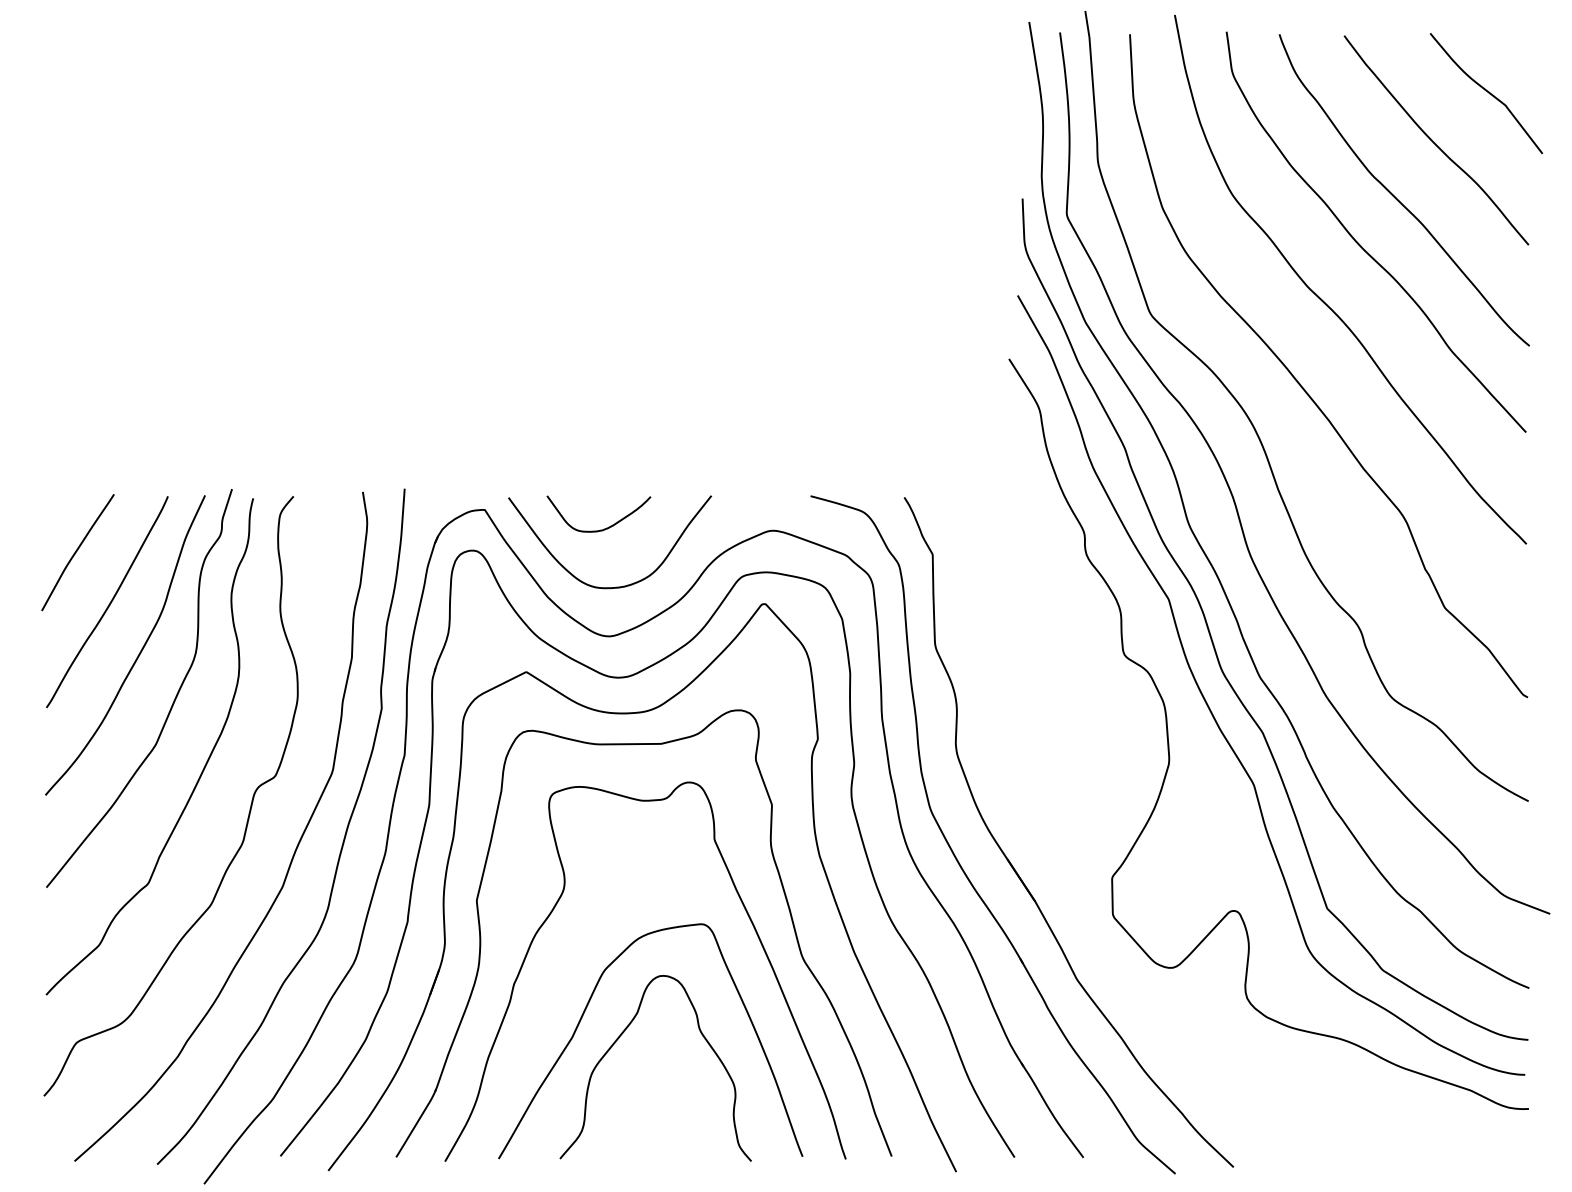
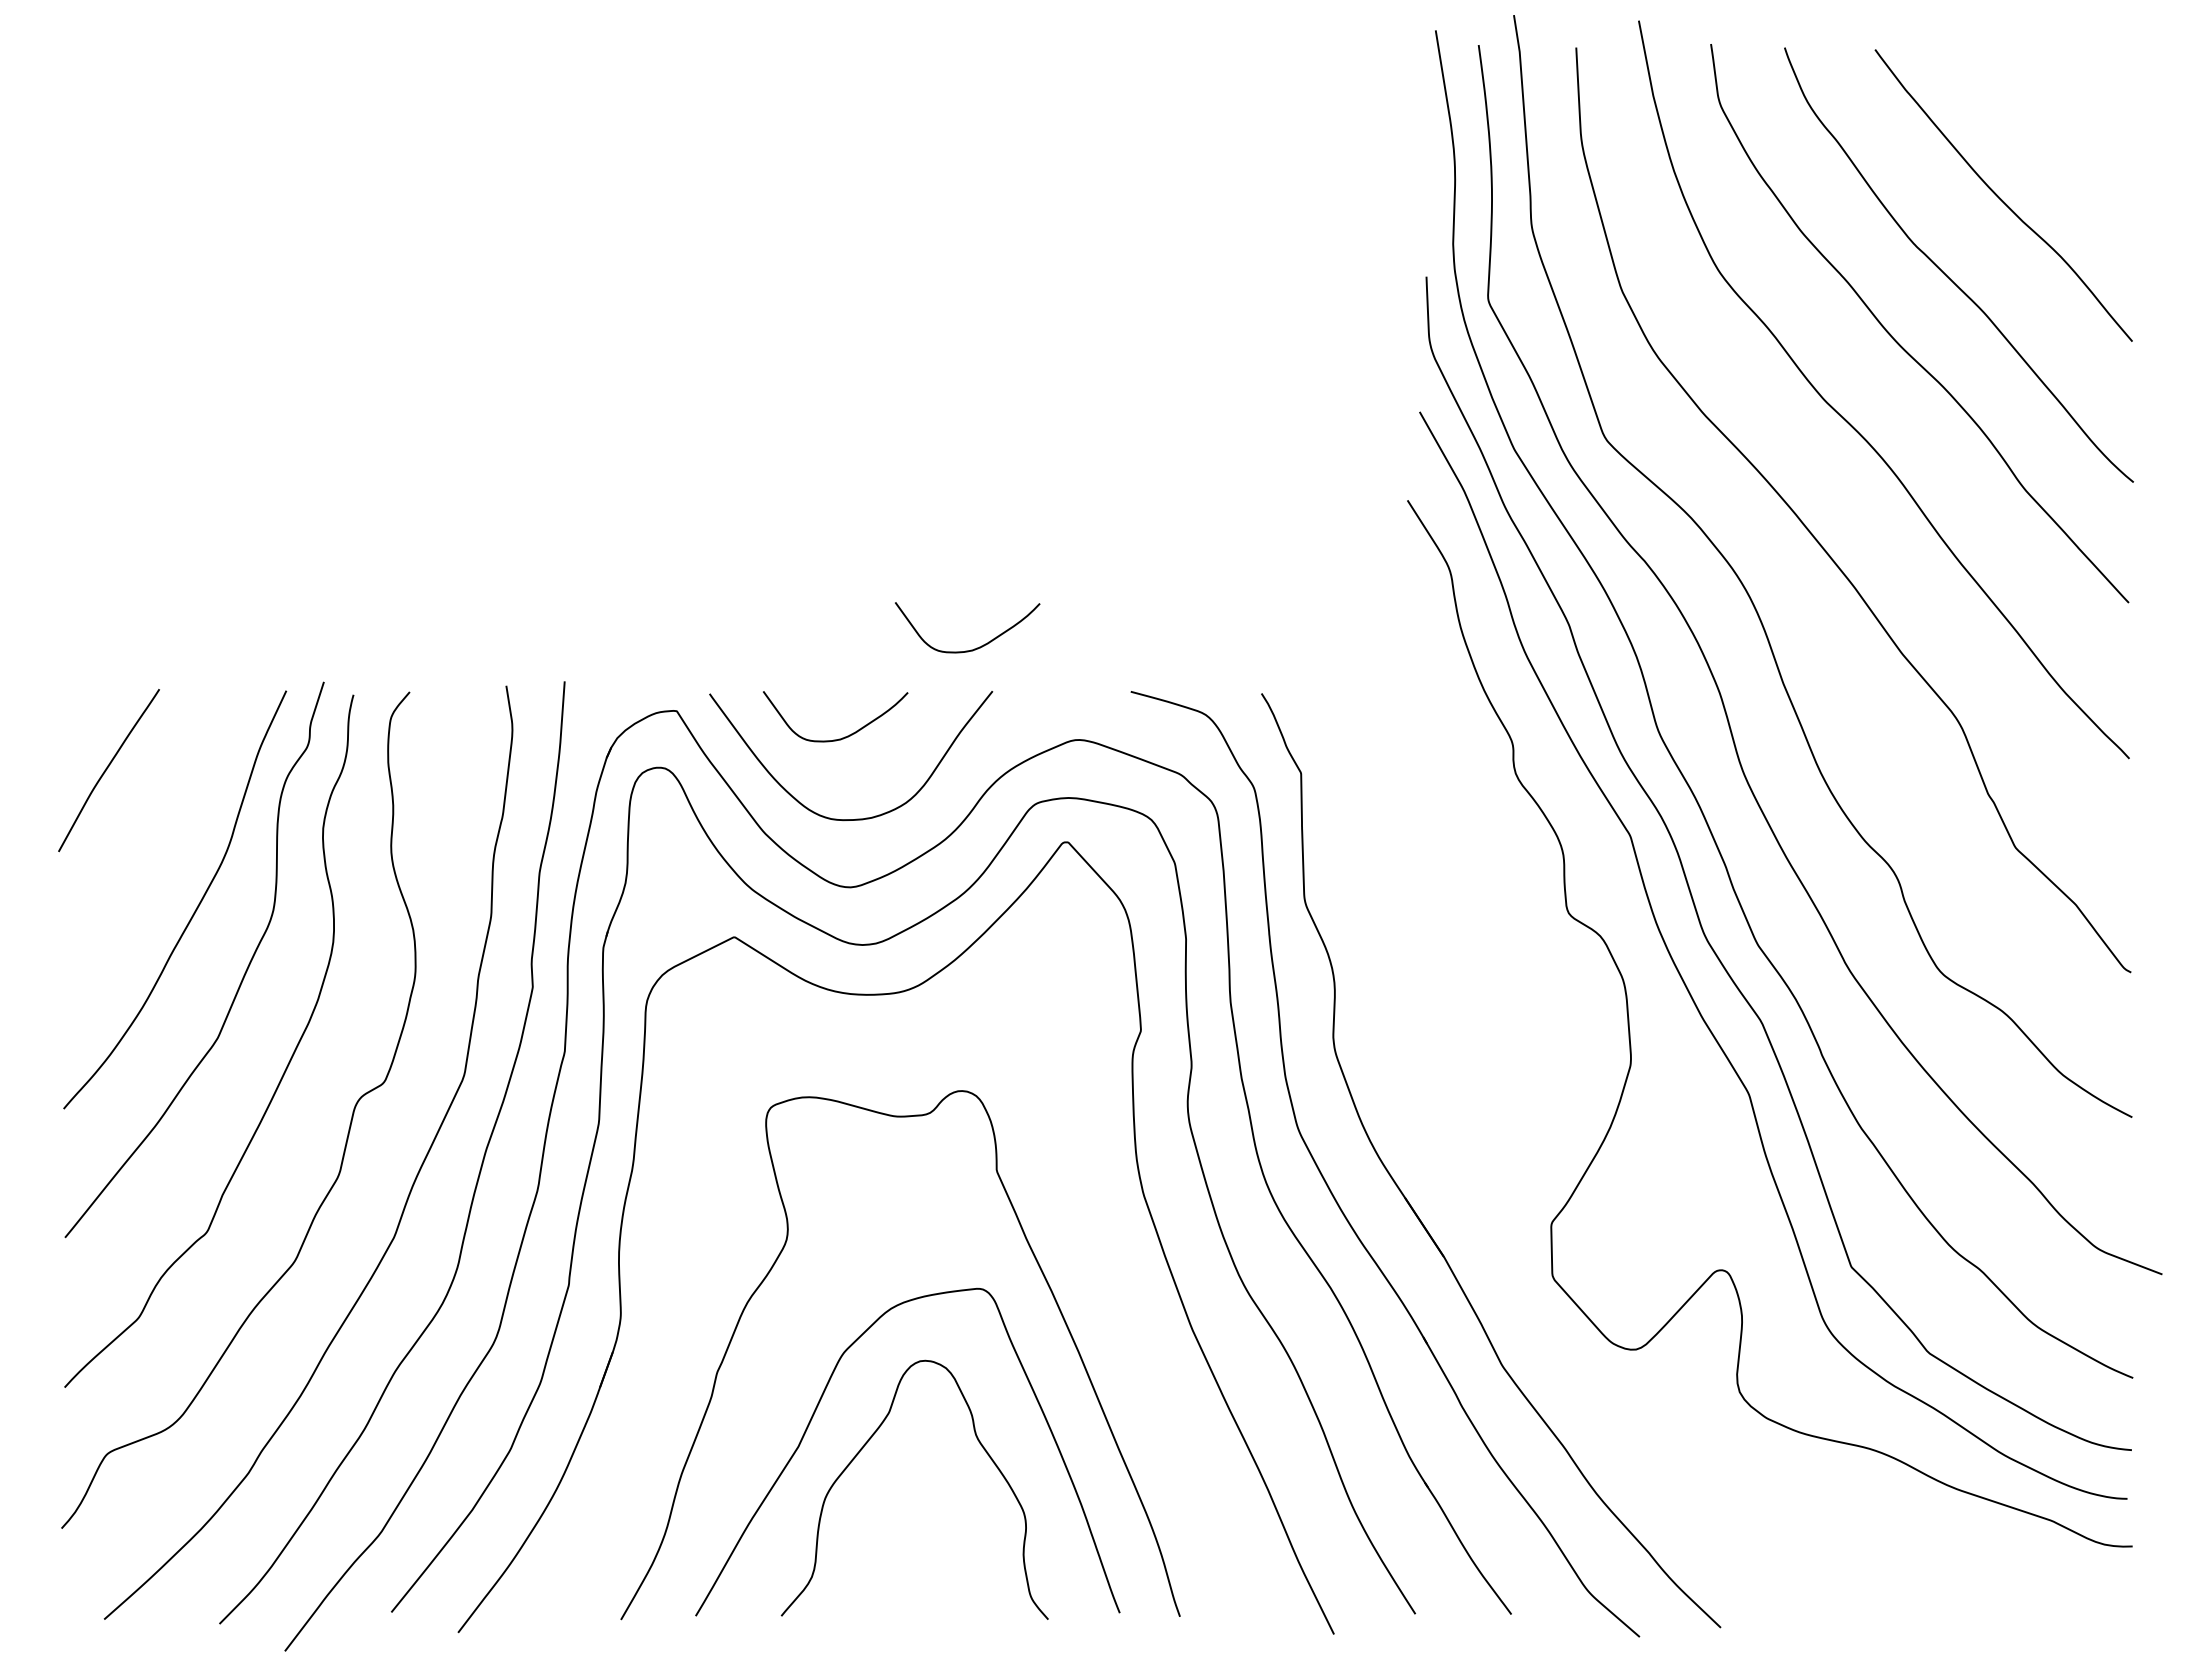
curve: (1487, 92) -> (2074, 128), removed
curve: (698, 465) -> (974, 648), added
curve: (109, 602) -> (153, 840), removed
part: (783, 893) -> (1093, 1245), removed

